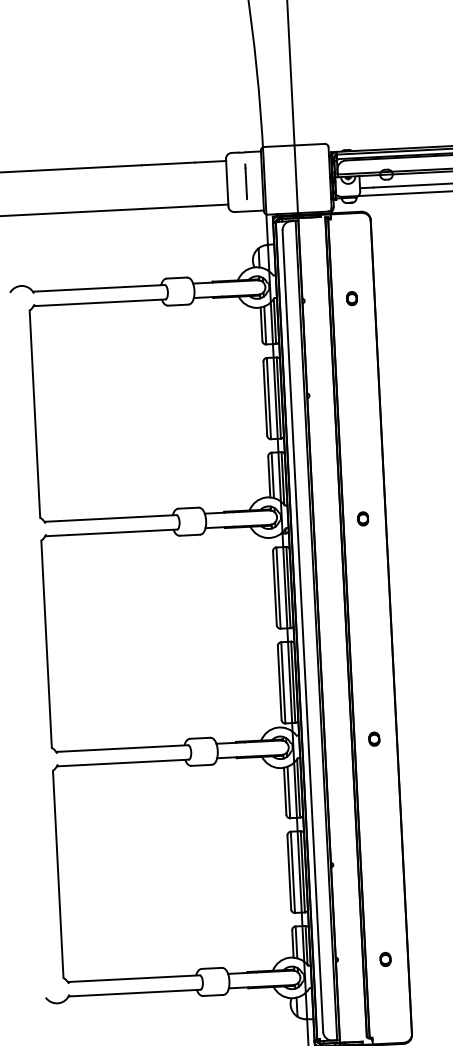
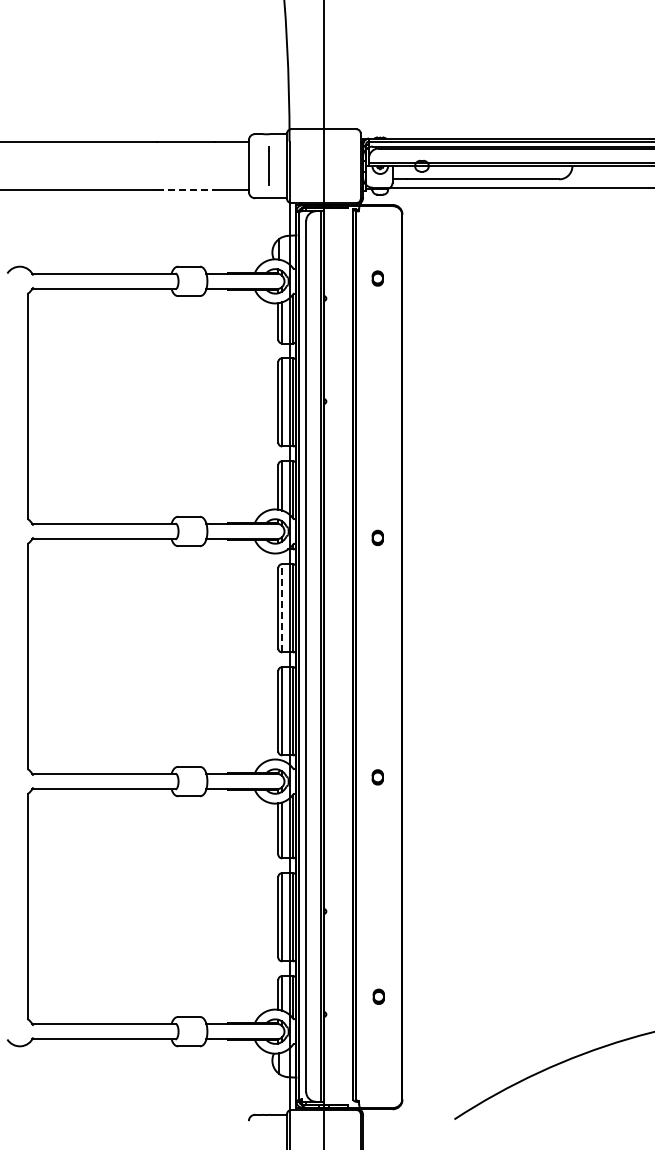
line: (170, 207) -> (186, 189), solid -> dashed
part: (351, 298) -> (377, 278), moved
line: (278, 587) -> (282, 607), solid -> dashed
part: (385, 959) -> (378, 996), moved

